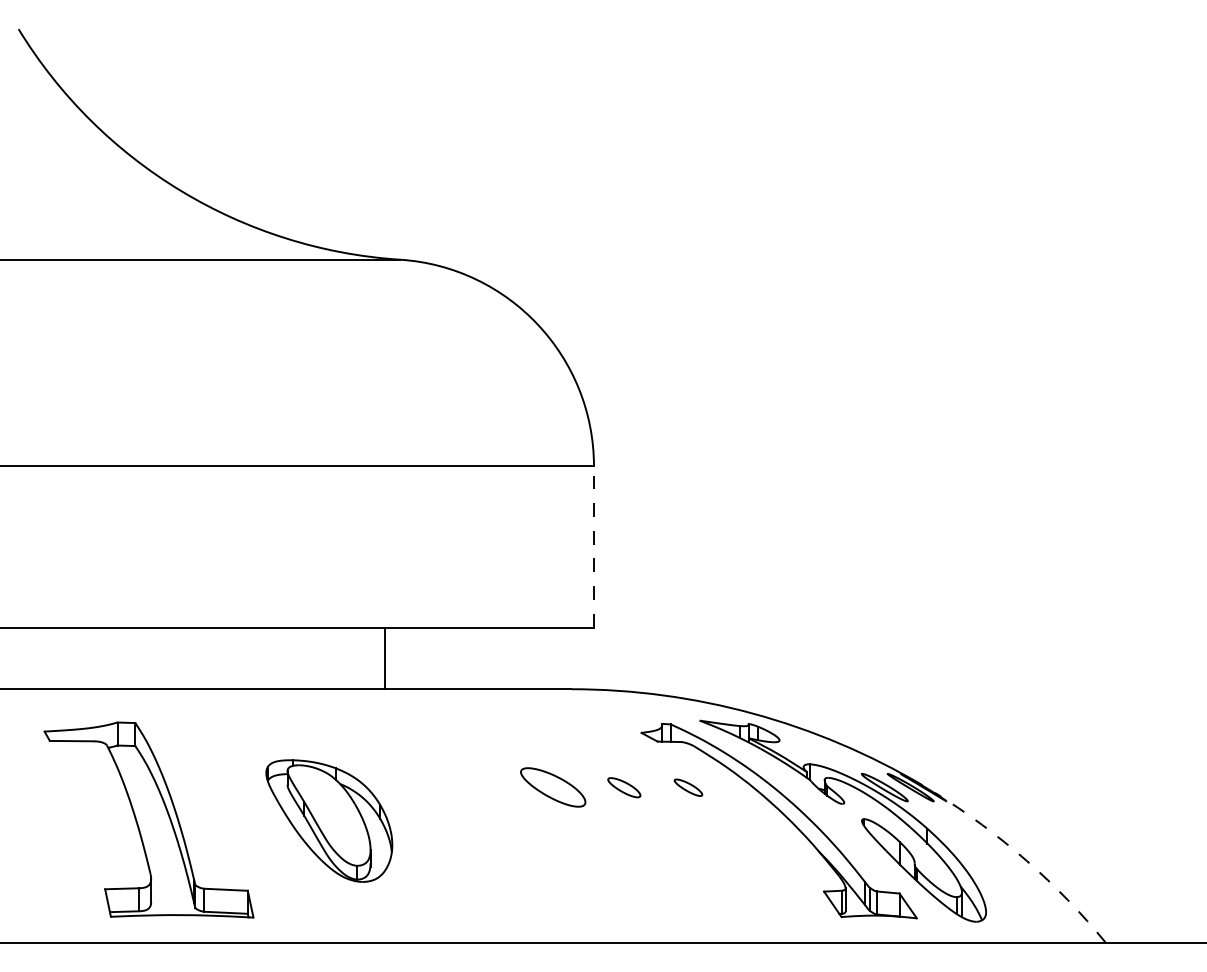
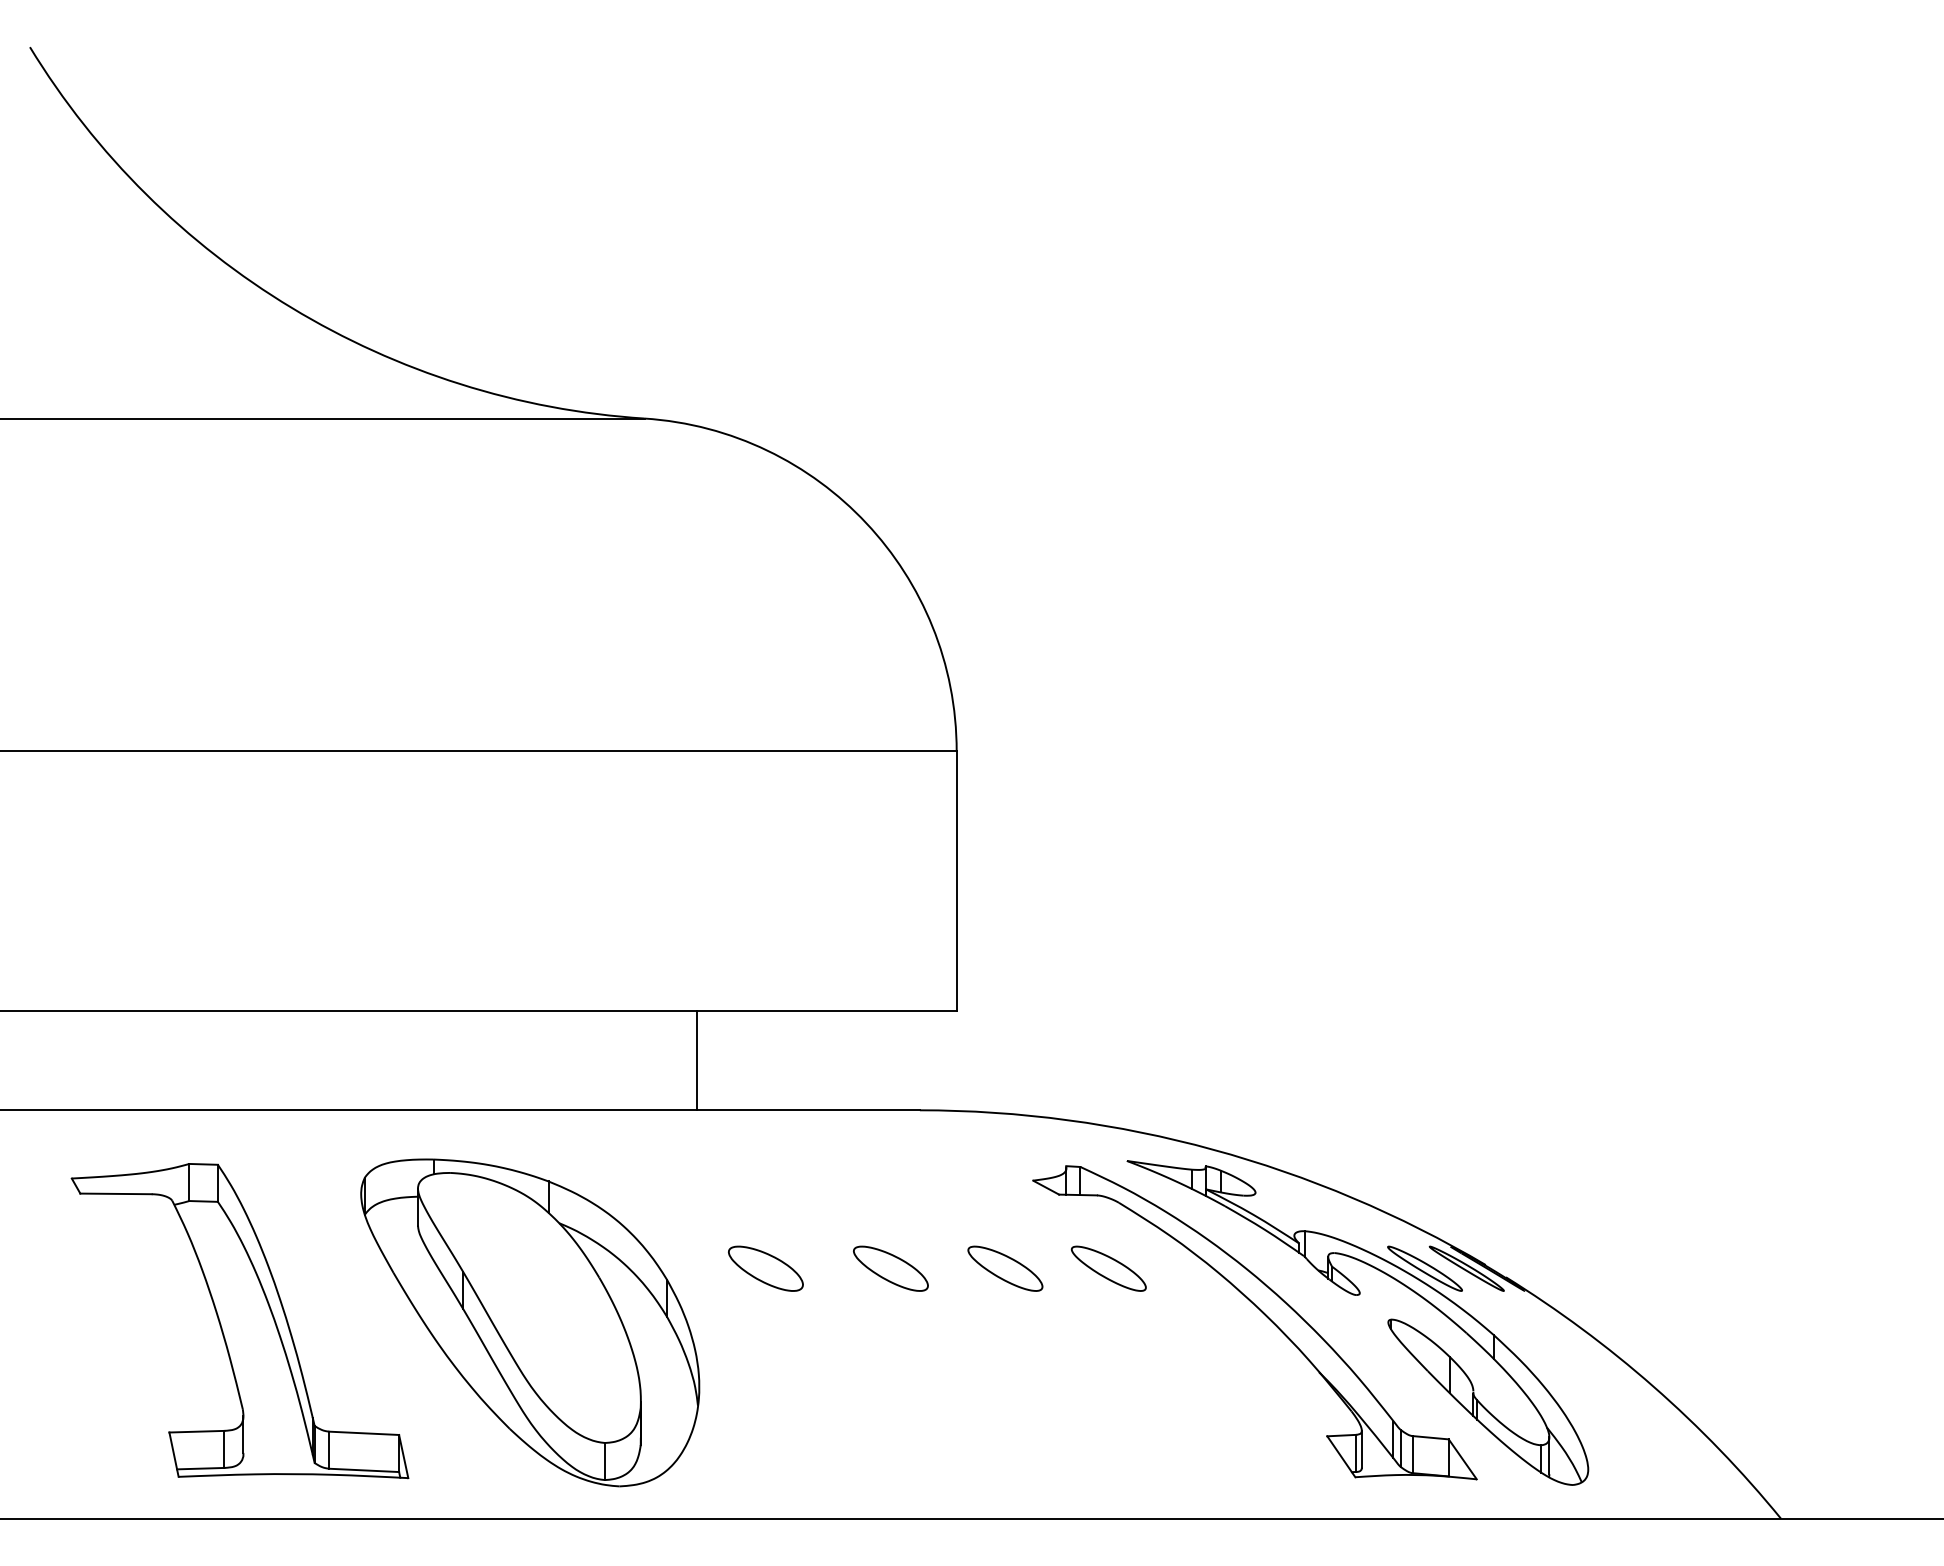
line: (593, 546) -> (955, 880), dashed -> solid
line: (384, 658) -> (696, 1060), moved
part: (475, 787) -> (765, 1268), added
part: (552, 787) -> (889, 1268), size x0.71
part: (624, 787) -> (1005, 1268), size x1.43
part: (688, 787) -> (1108, 1268), size x1.67
part: (329, 820) -> (530, 1321), size x1.67
arc: (1026, 860) -> (1653, 1386), dashed -> solid

